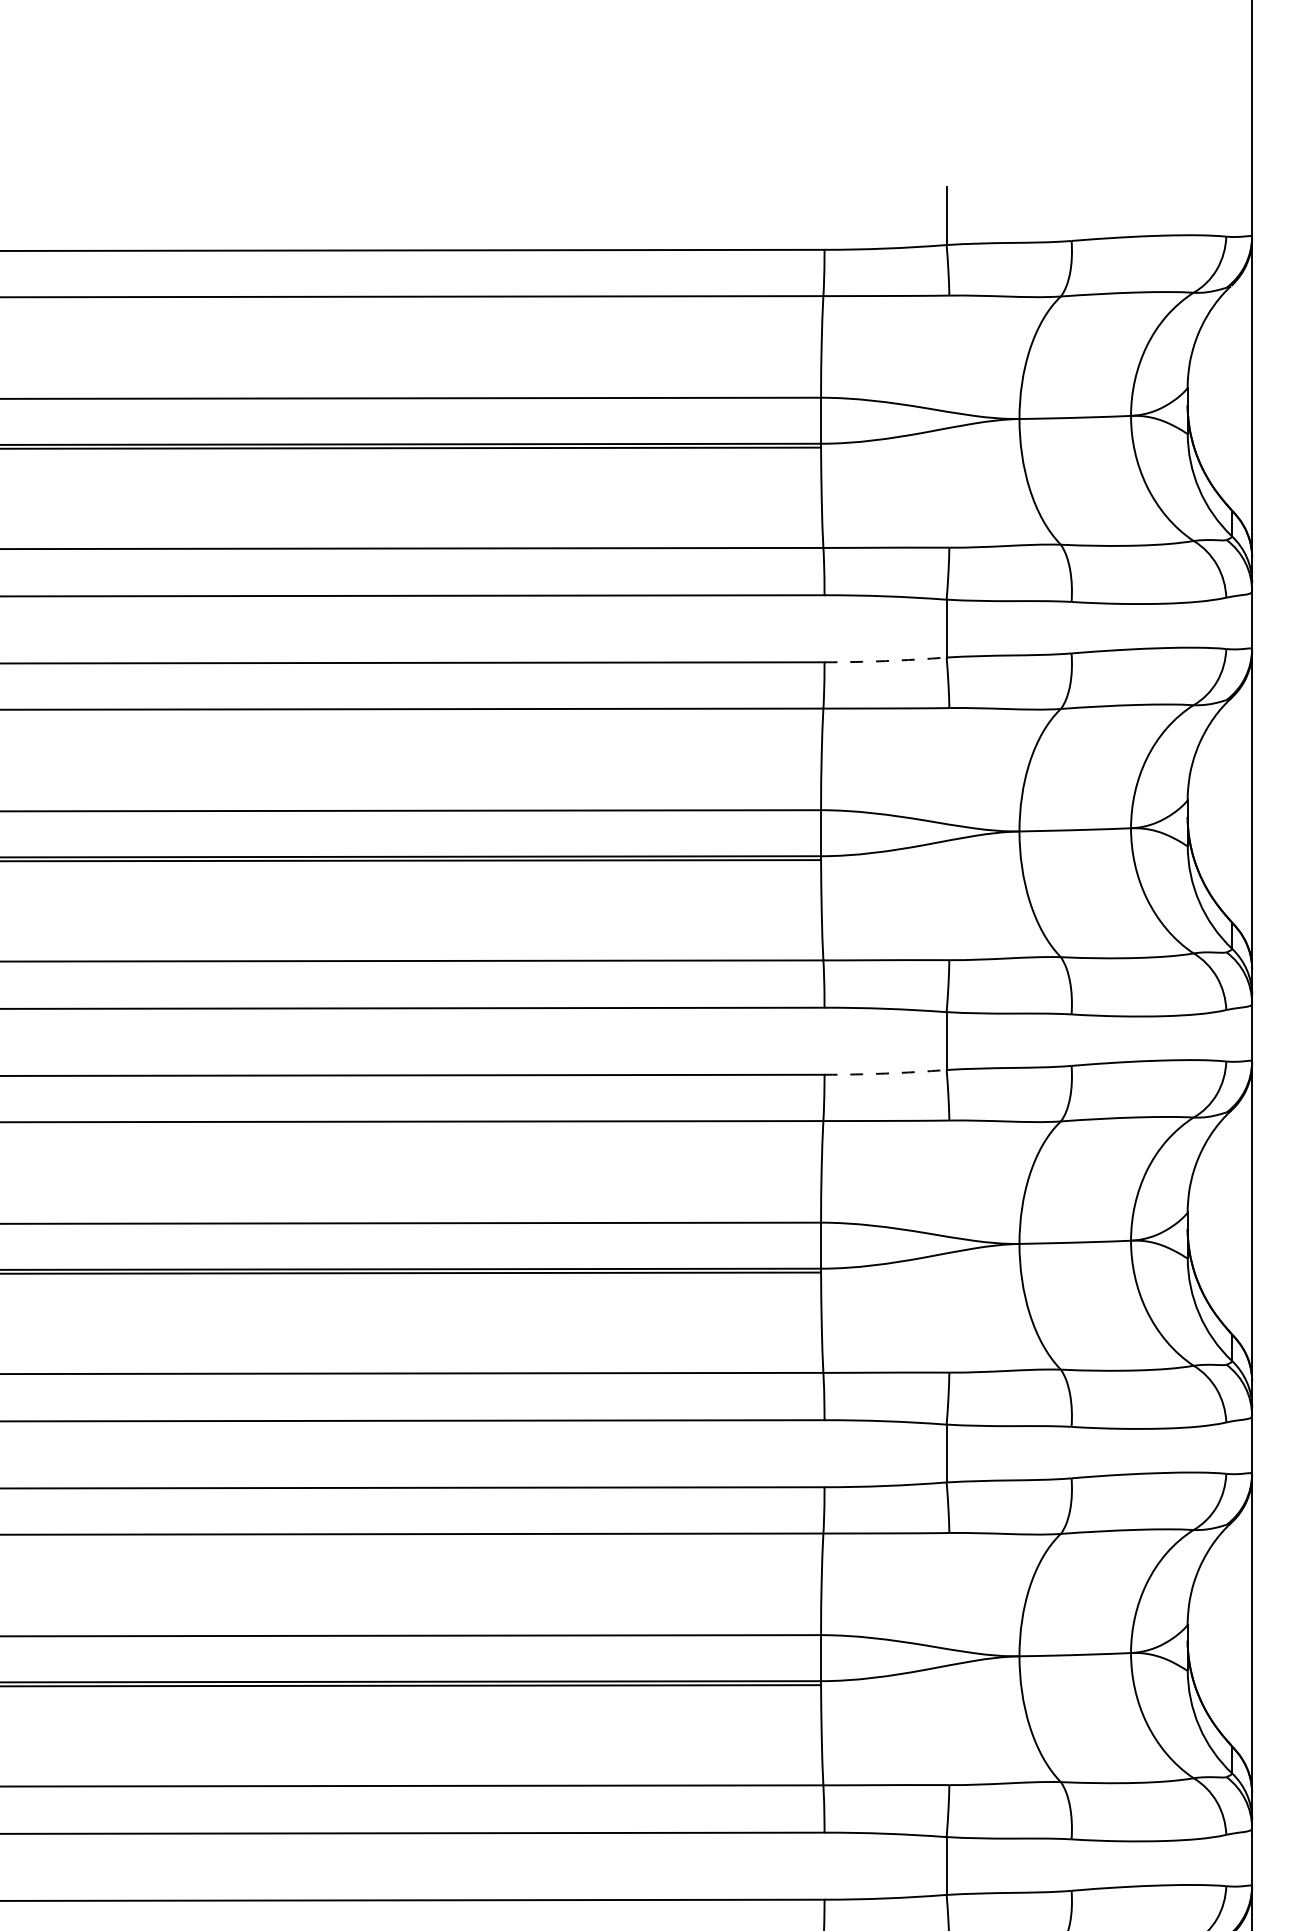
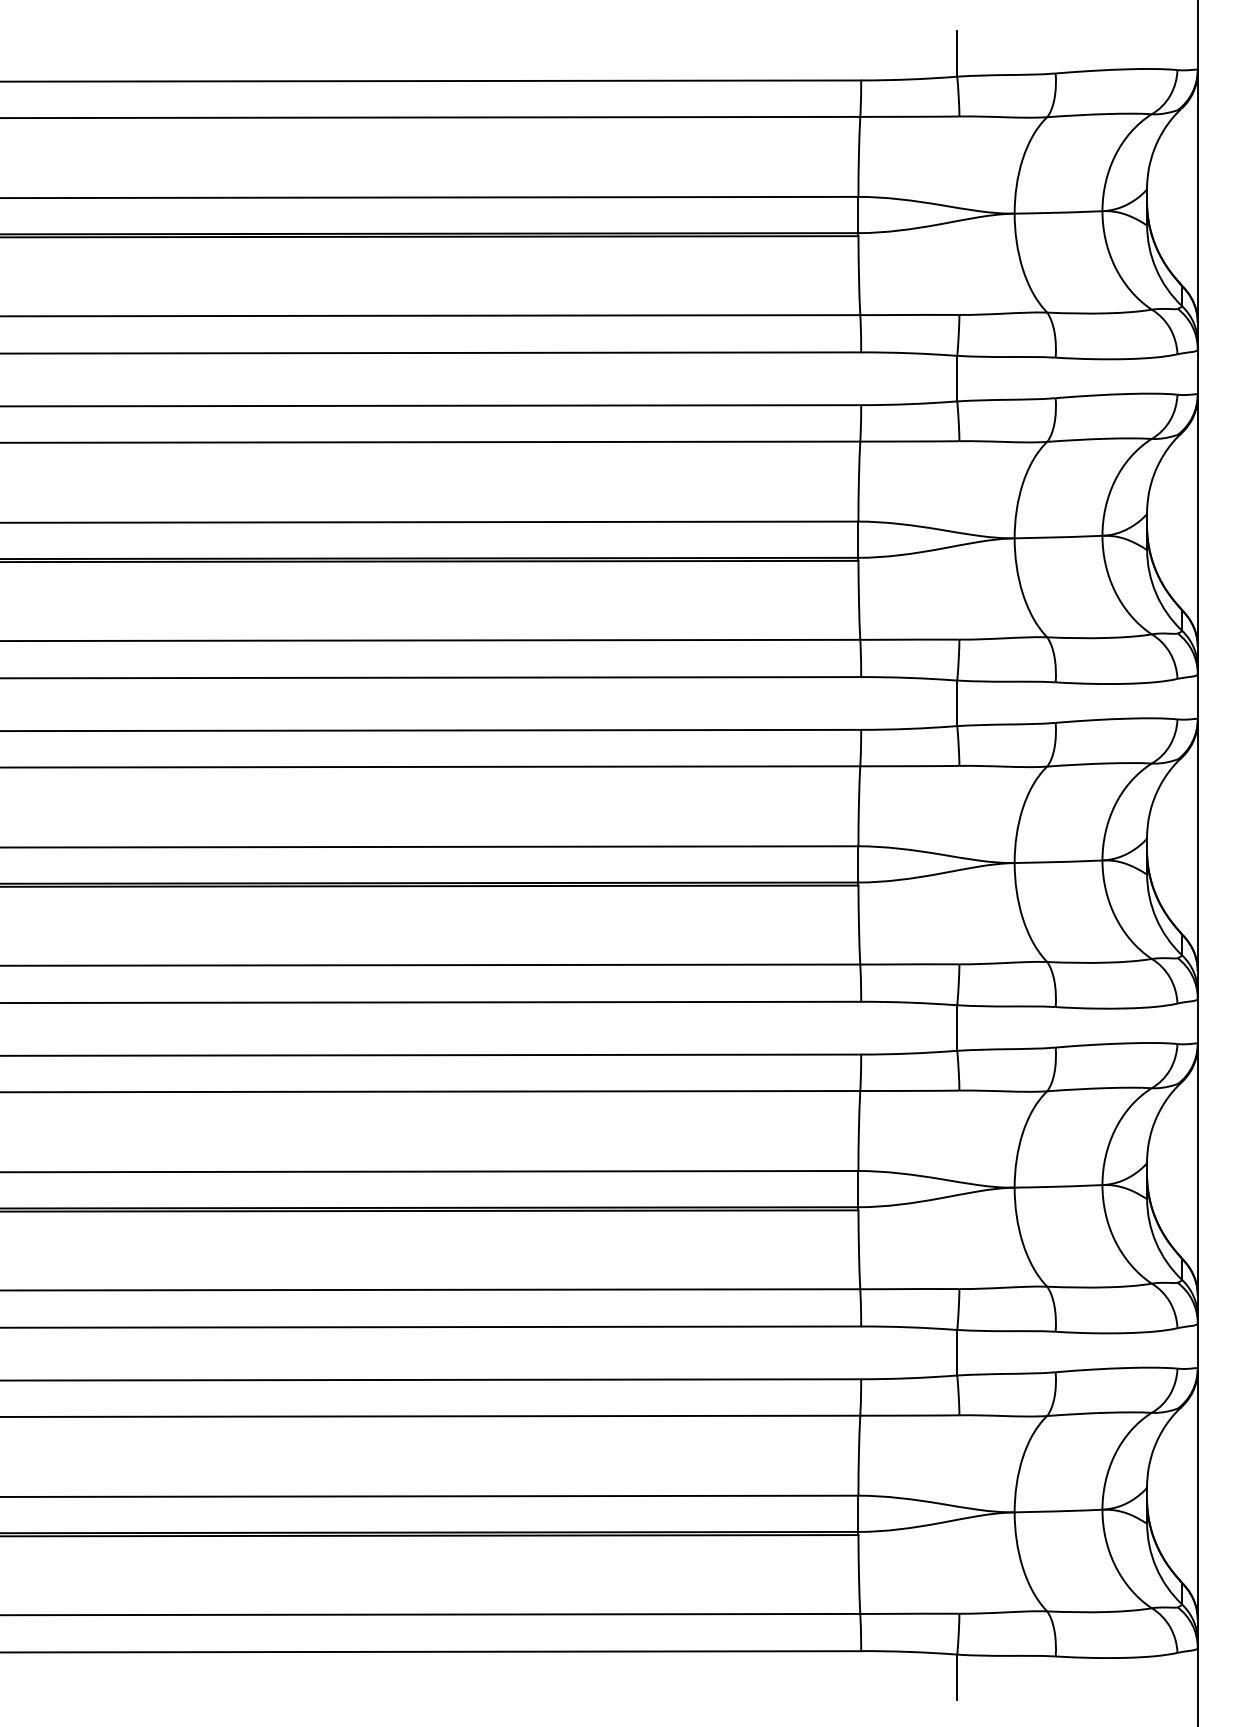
arc: (885, 661) -> (909, 404), dashed -> solid
arc: (885, 1073) -> (909, 728), dashed -> solid

